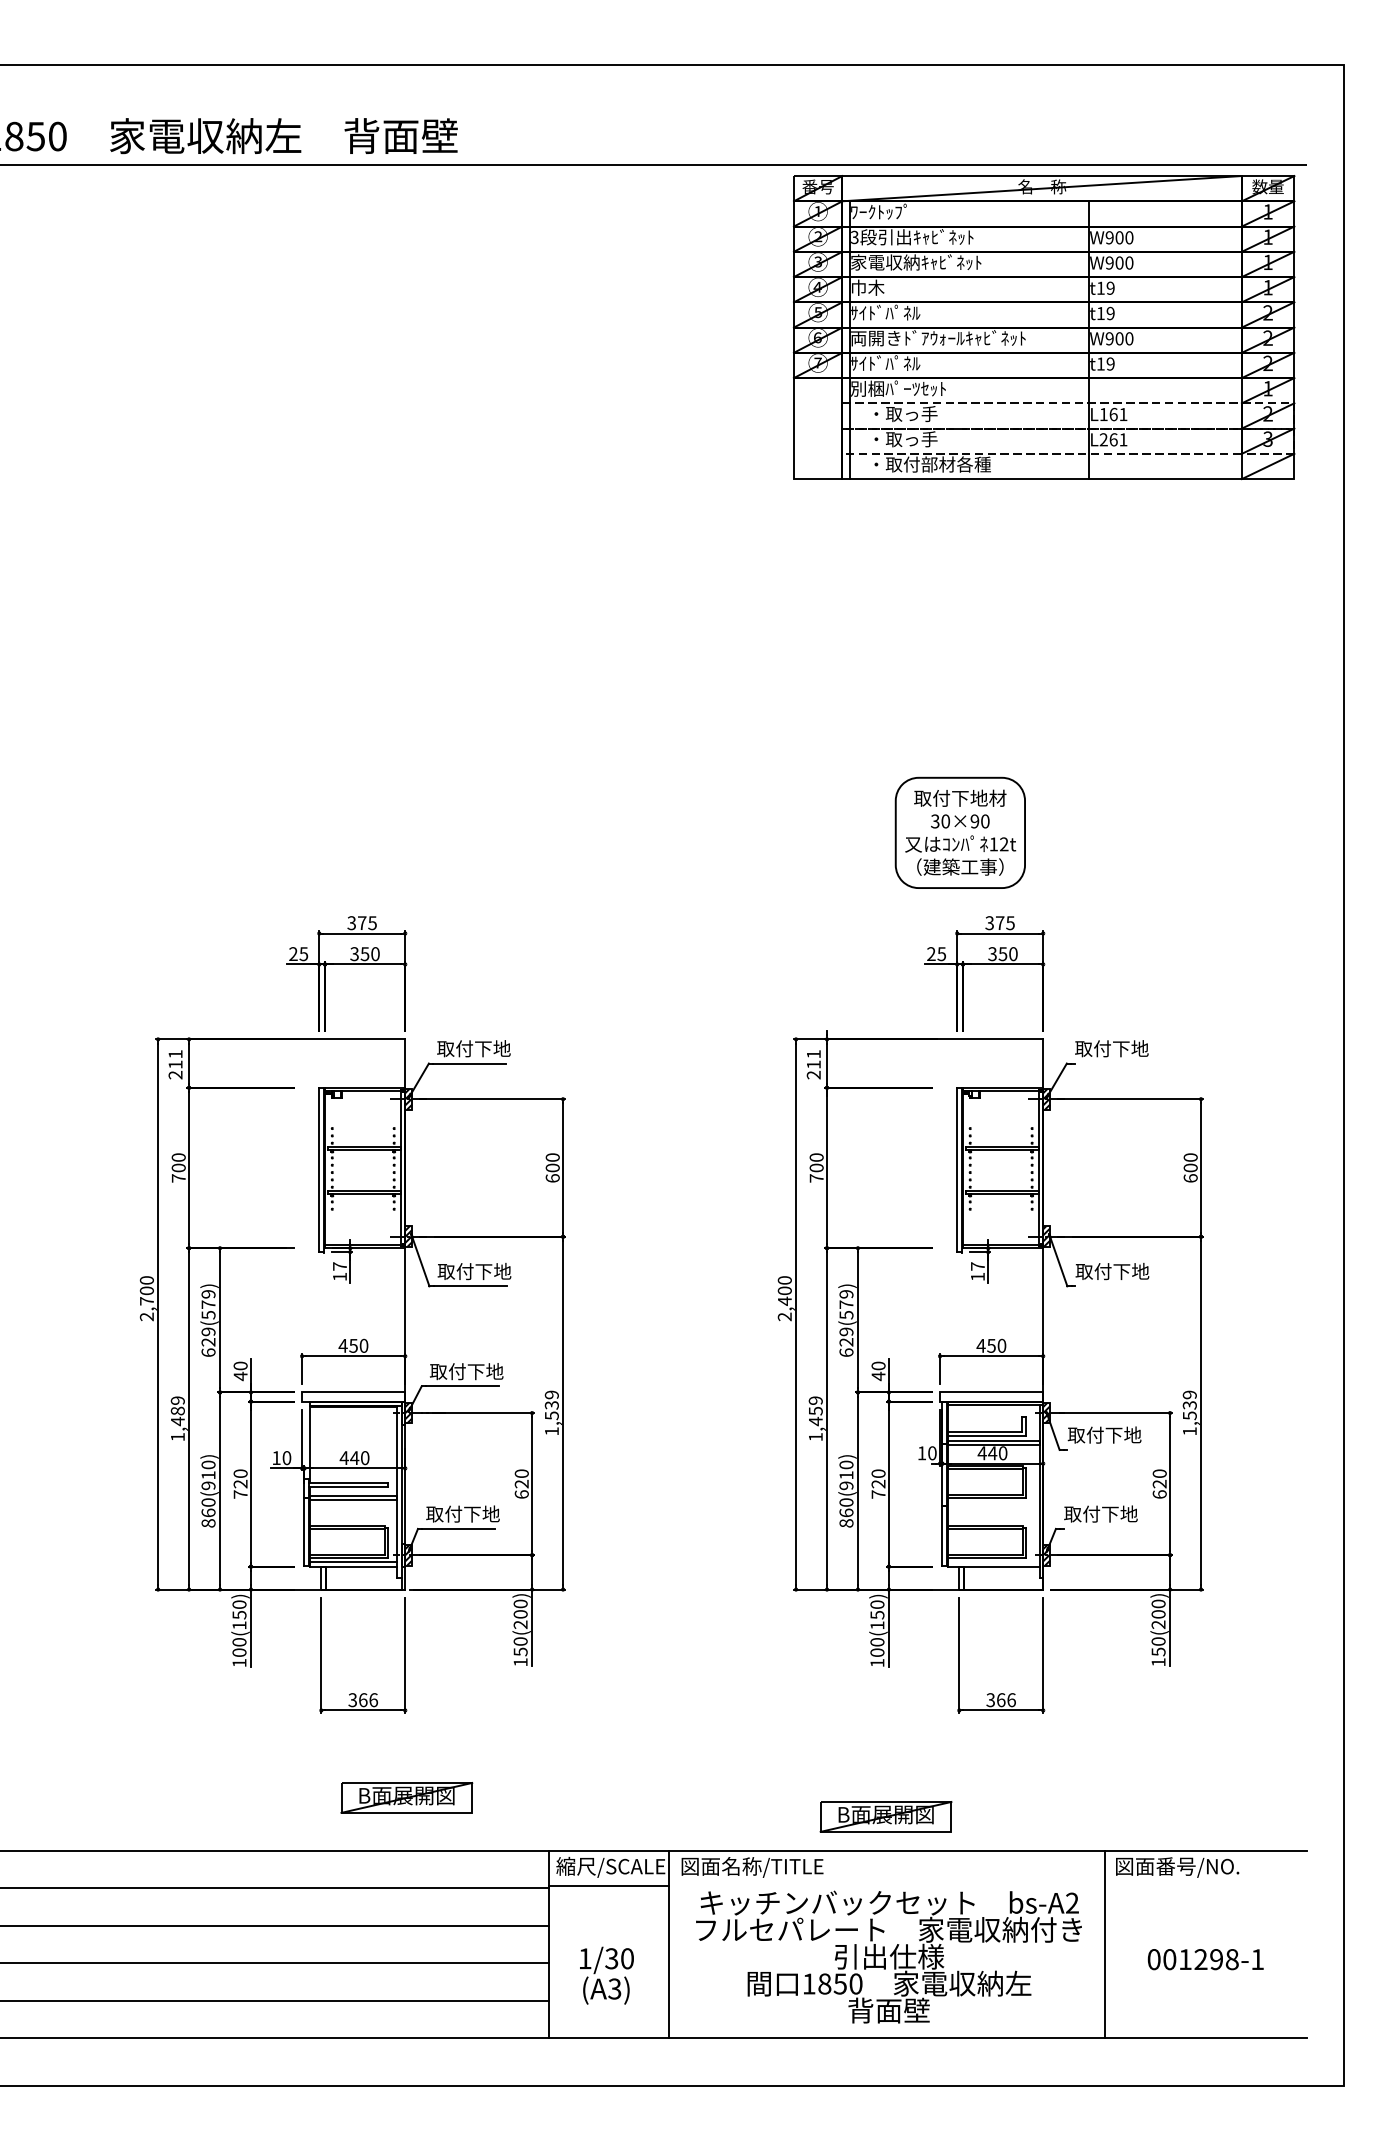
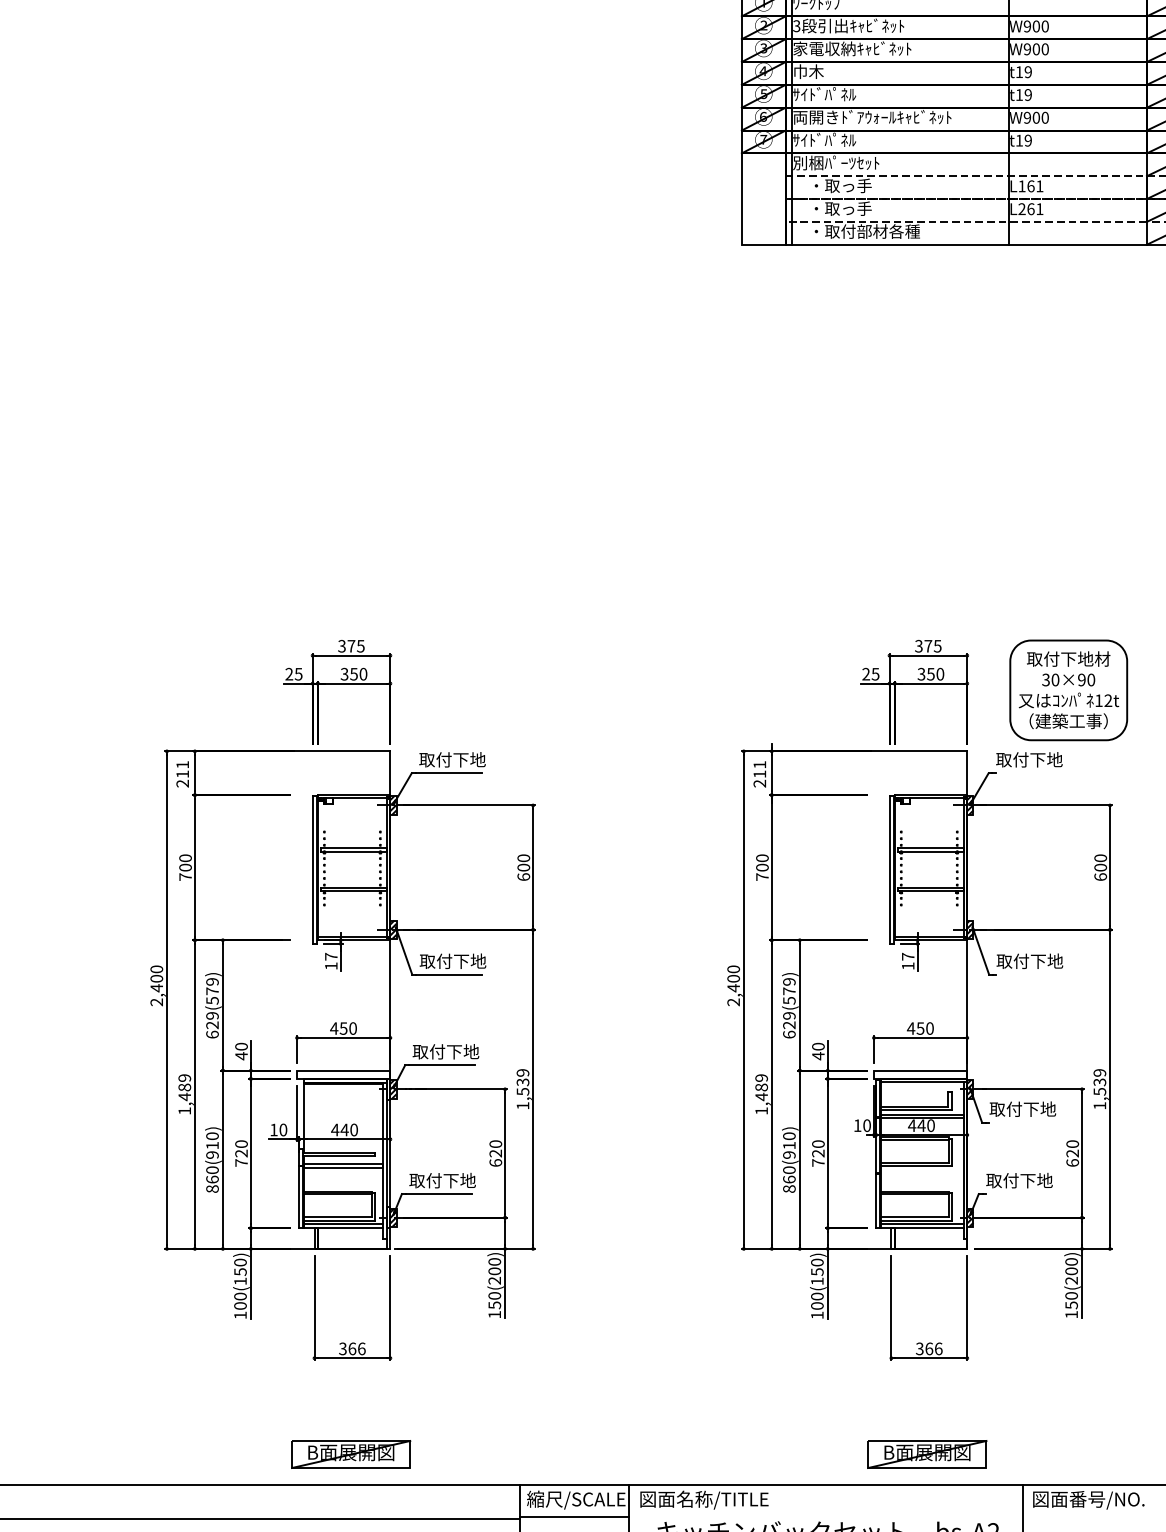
part: (959, 832) -> (1067, 689), moved
text: (146, 1301) -> (156, 988), 2,700 -> 2,400
text: (815, 1410) -> (761, 1086), 1,459 -> 1,489
line: (993, 1562) -> (922, 1224), added
part: (406, 1797) -> (350, 1454), moved
part: (885, 1816) -> (926, 1454), moved

